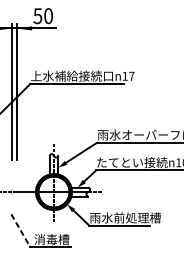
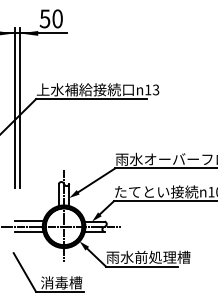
text: (132, 75) -> (156, 89), 17 -> 13
line: (24, 187) -> (29, 221), added
line: (24, 196) -> (29, 231), added
line: (21, 230) -> (25, 272), dashed -> solid

